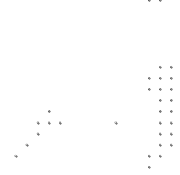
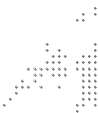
part: (93, 83) -> (46, 65), added

